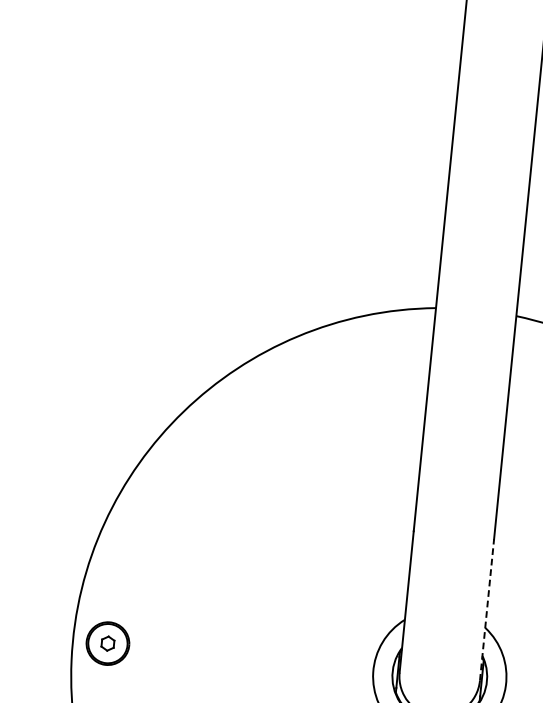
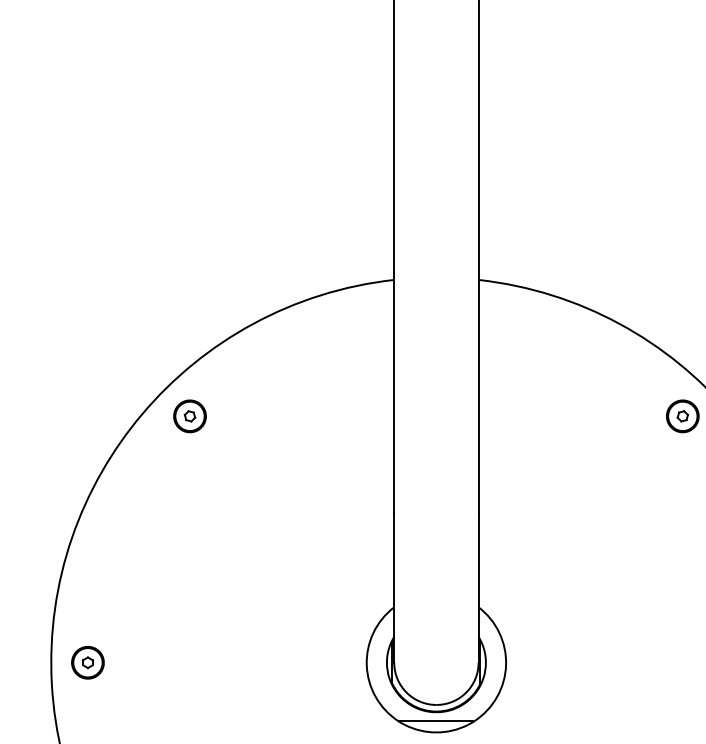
part: (228, 418) -> (189, 416), added
line: (486, 609) -> (478, 588), dashed -> solid
part: (107, 643) -> (87, 662), size x0.71

